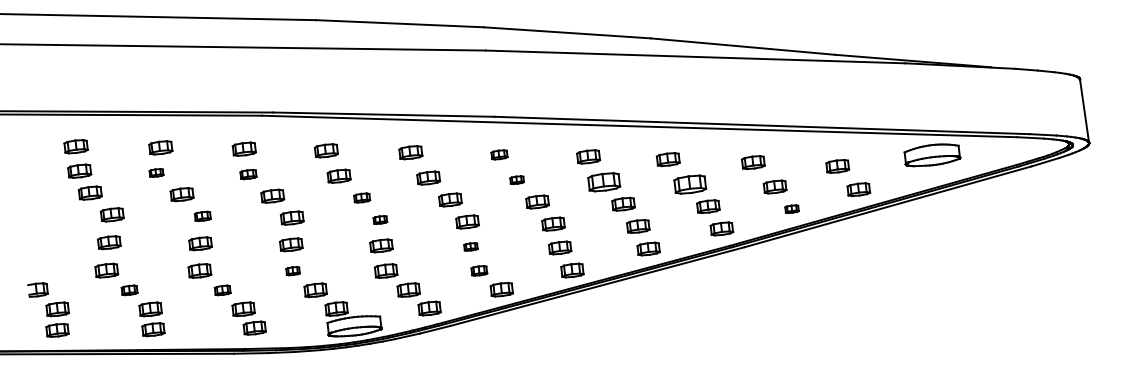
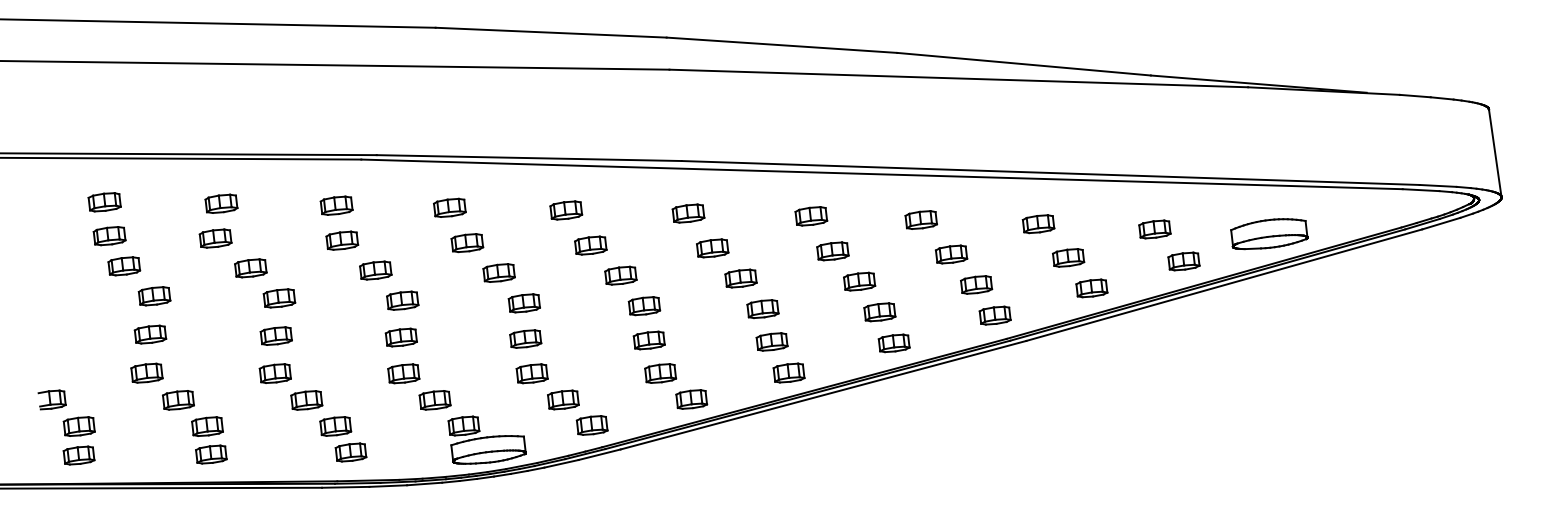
part: (499, 154) -> (688, 213), size x1.43
part: (932, 155) -> (1269, 234), moved
part: (156, 172) -> (215, 238), size x1.67
part: (248, 174) -> (342, 240), size x1.43
part: (516, 180) -> (712, 248), size x1.67
part: (603, 182) -> (832, 251), size x0.71
part: (690, 184) -> (951, 254), size x0.71
part: (361, 197) -> (498, 272), size x1.43
part: (791, 209) -> (1091, 288), size x1.67
part: (202, 216) -> (279, 298), size x1.43
part: (379, 220) -> (523, 303), size x1.67
part: (470, 246) -> (648, 340), size x1.67
part: (292, 270) -> (403, 373), size x1.67
part: (479, 270) -> (660, 373), size x1.43
part: (129, 290) -> (178, 400), size x1.43
part: (222, 290) -> (306, 400), size x1.43

